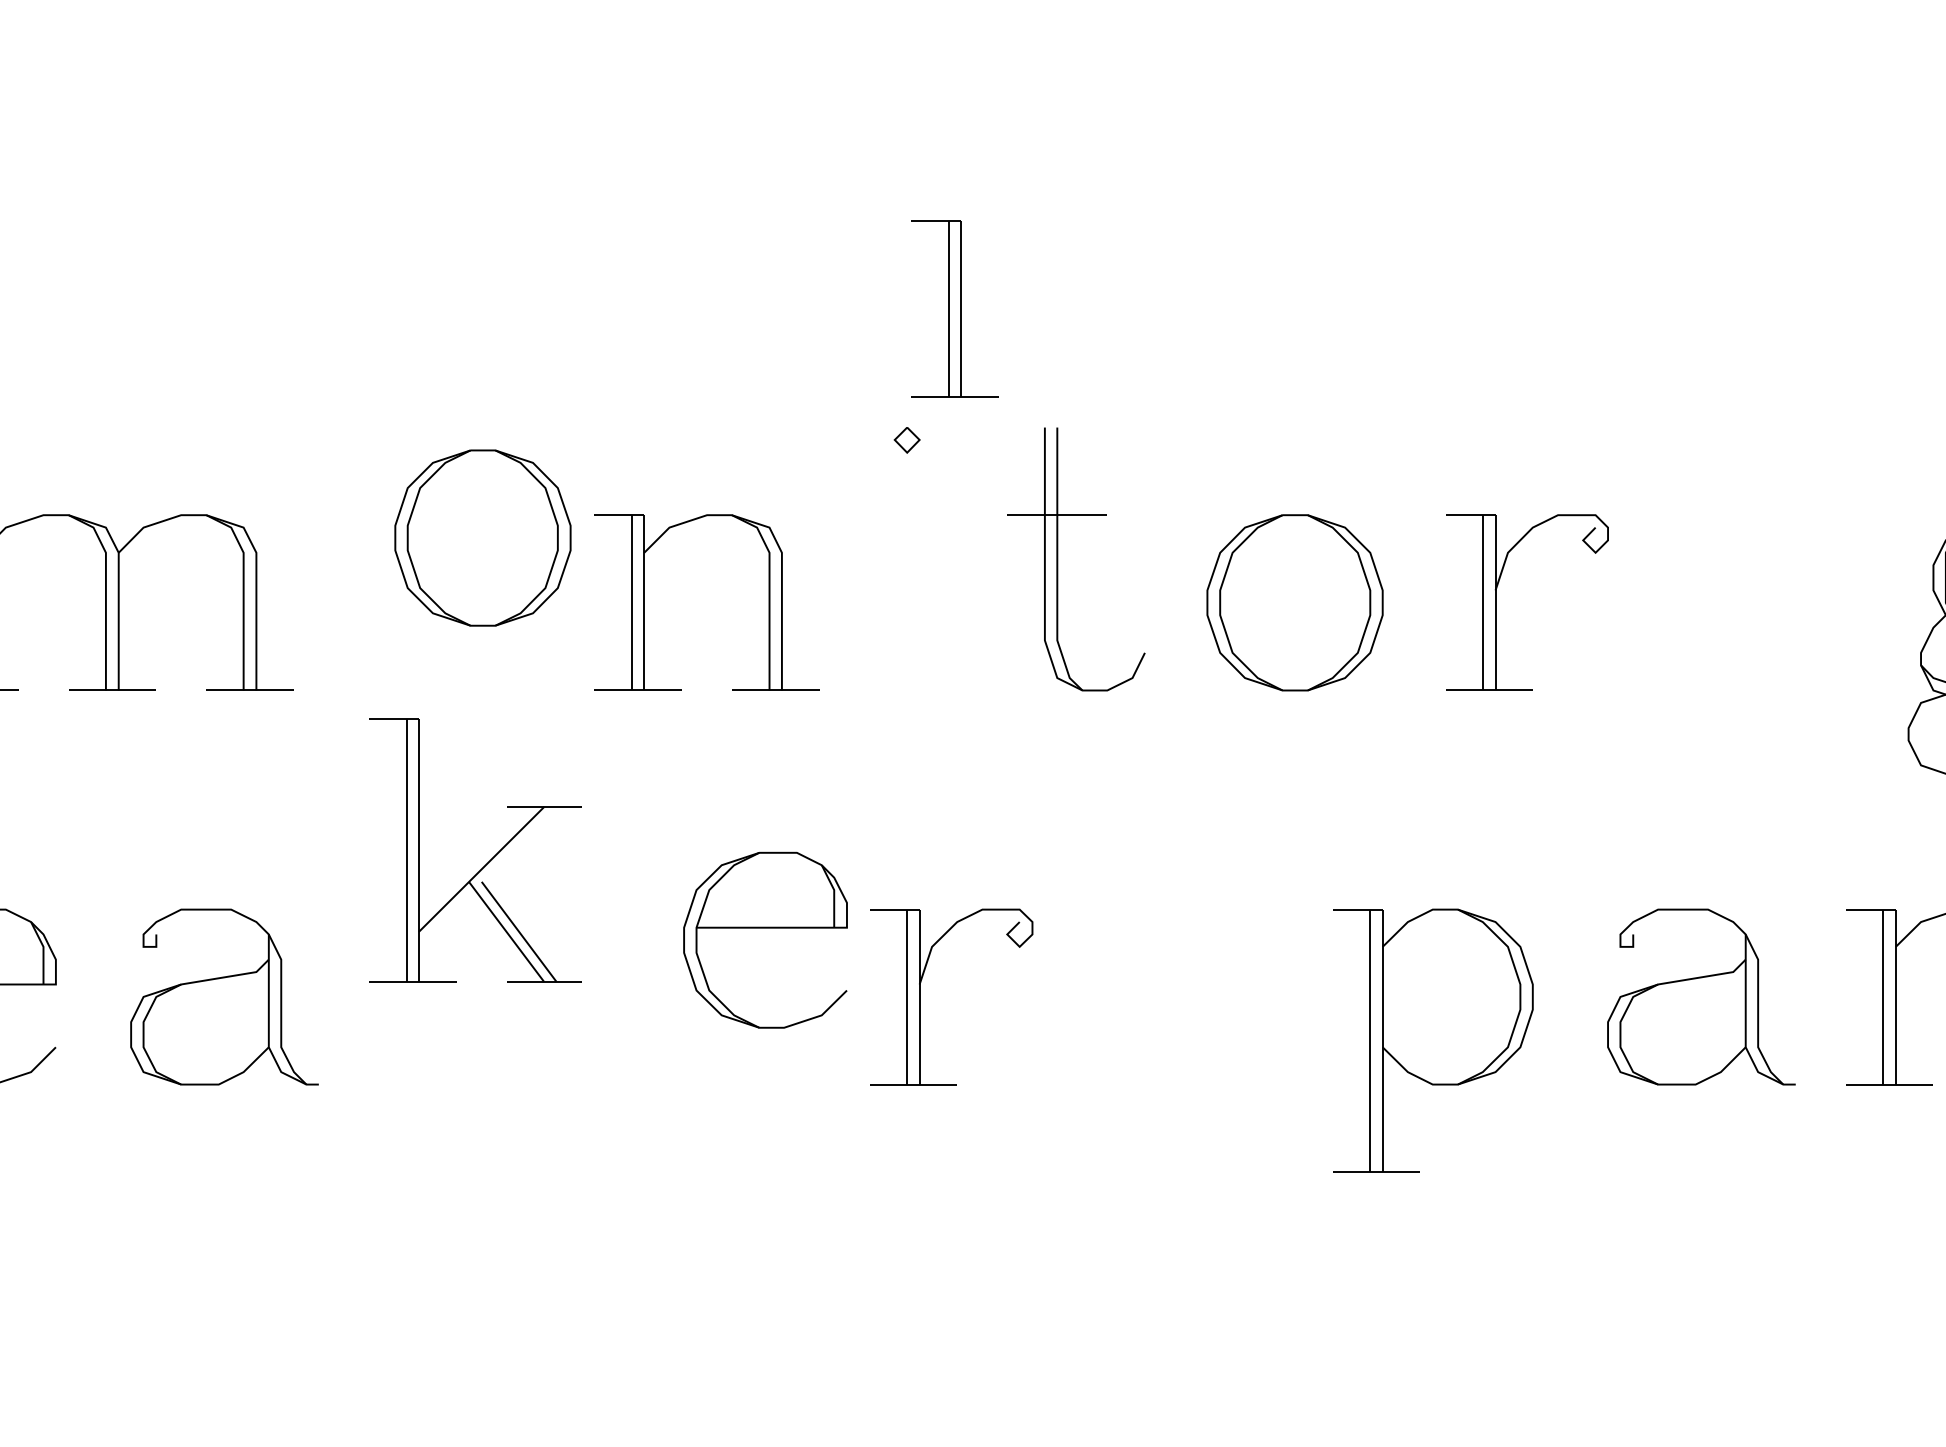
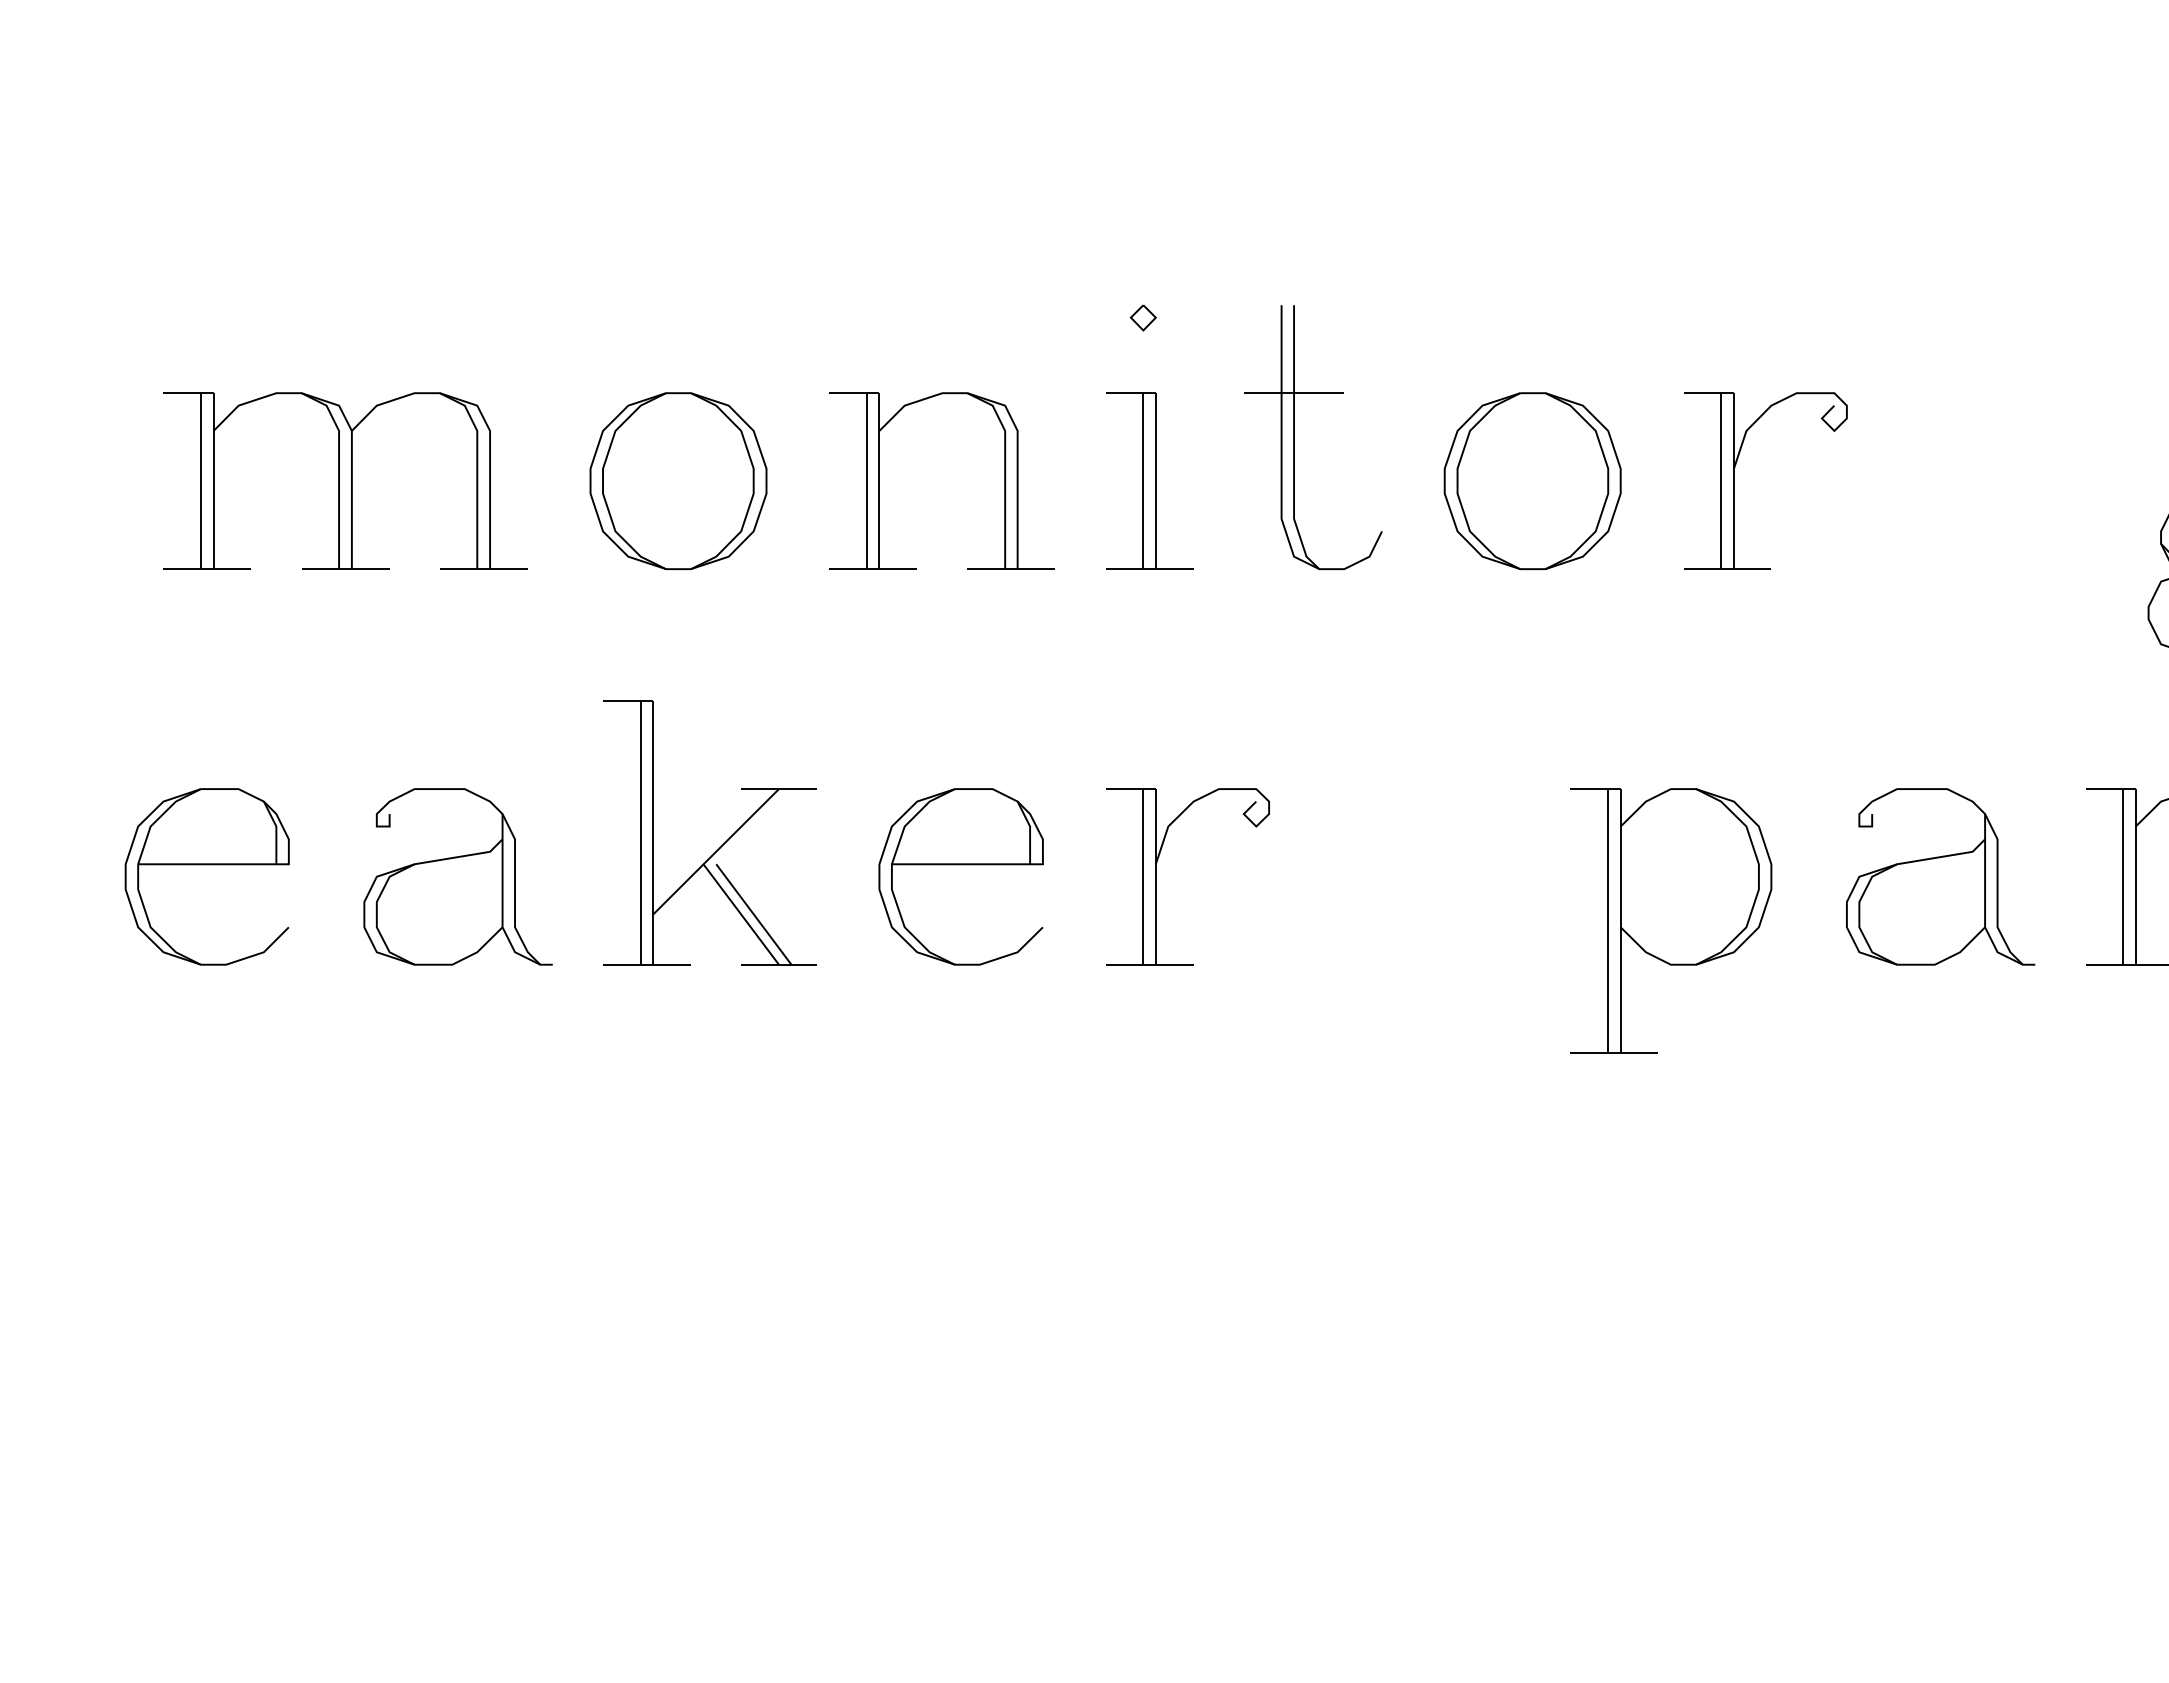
part: (955, 308) -> (1149, 480), moved
part: (482, 537) -> (678, 480), moved
part: (487, 862) -> (722, 844), moved
part: (764, 928) -> (960, 865), moved

